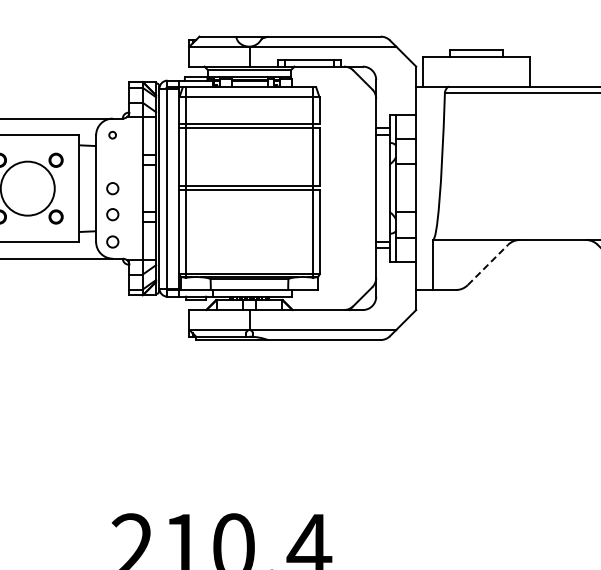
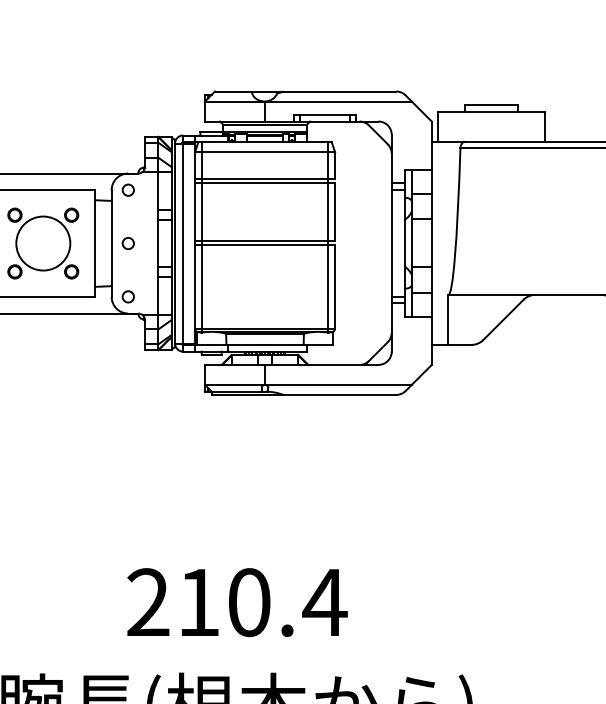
circle: (111, 134) -> (127, 189), size x1.67
circle: (111, 214) -> (127, 269), removed
line: (487, 264) -> (503, 319), dashed -> solid

